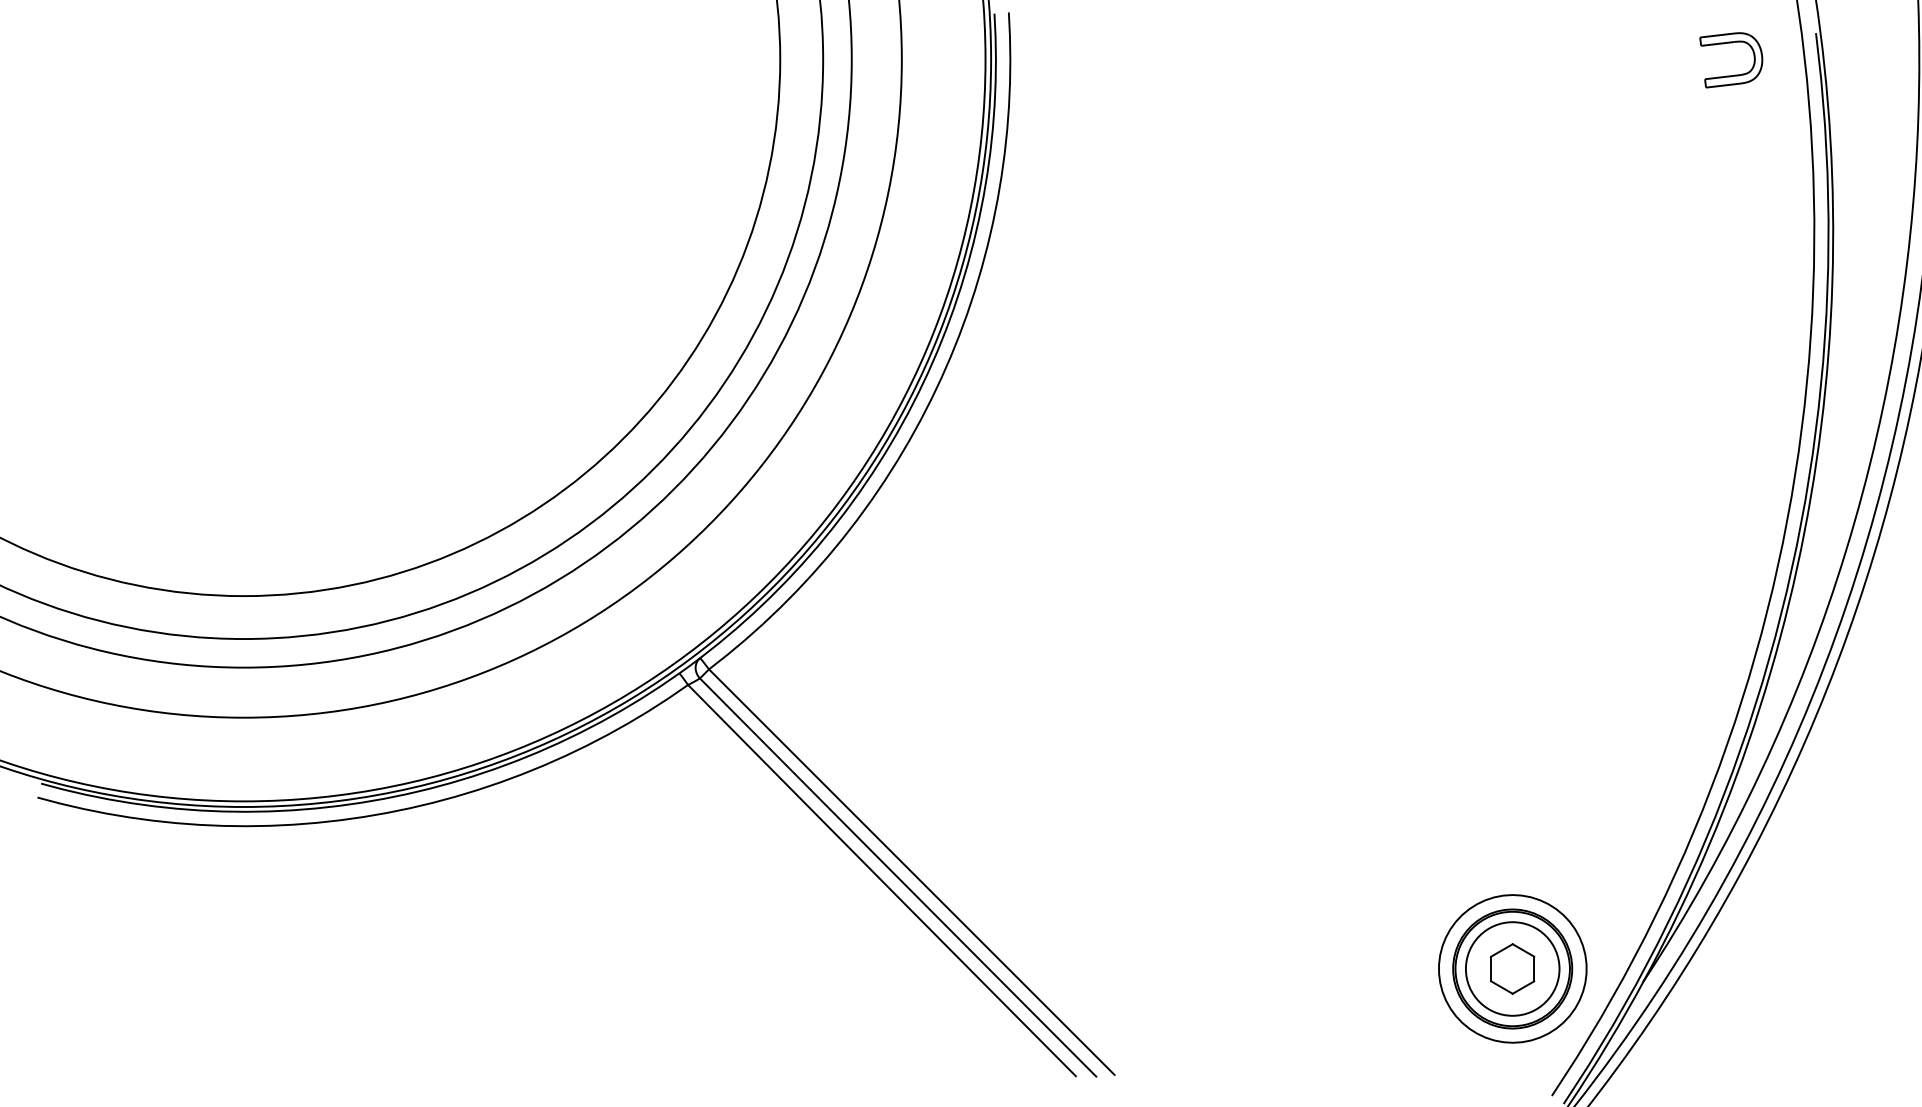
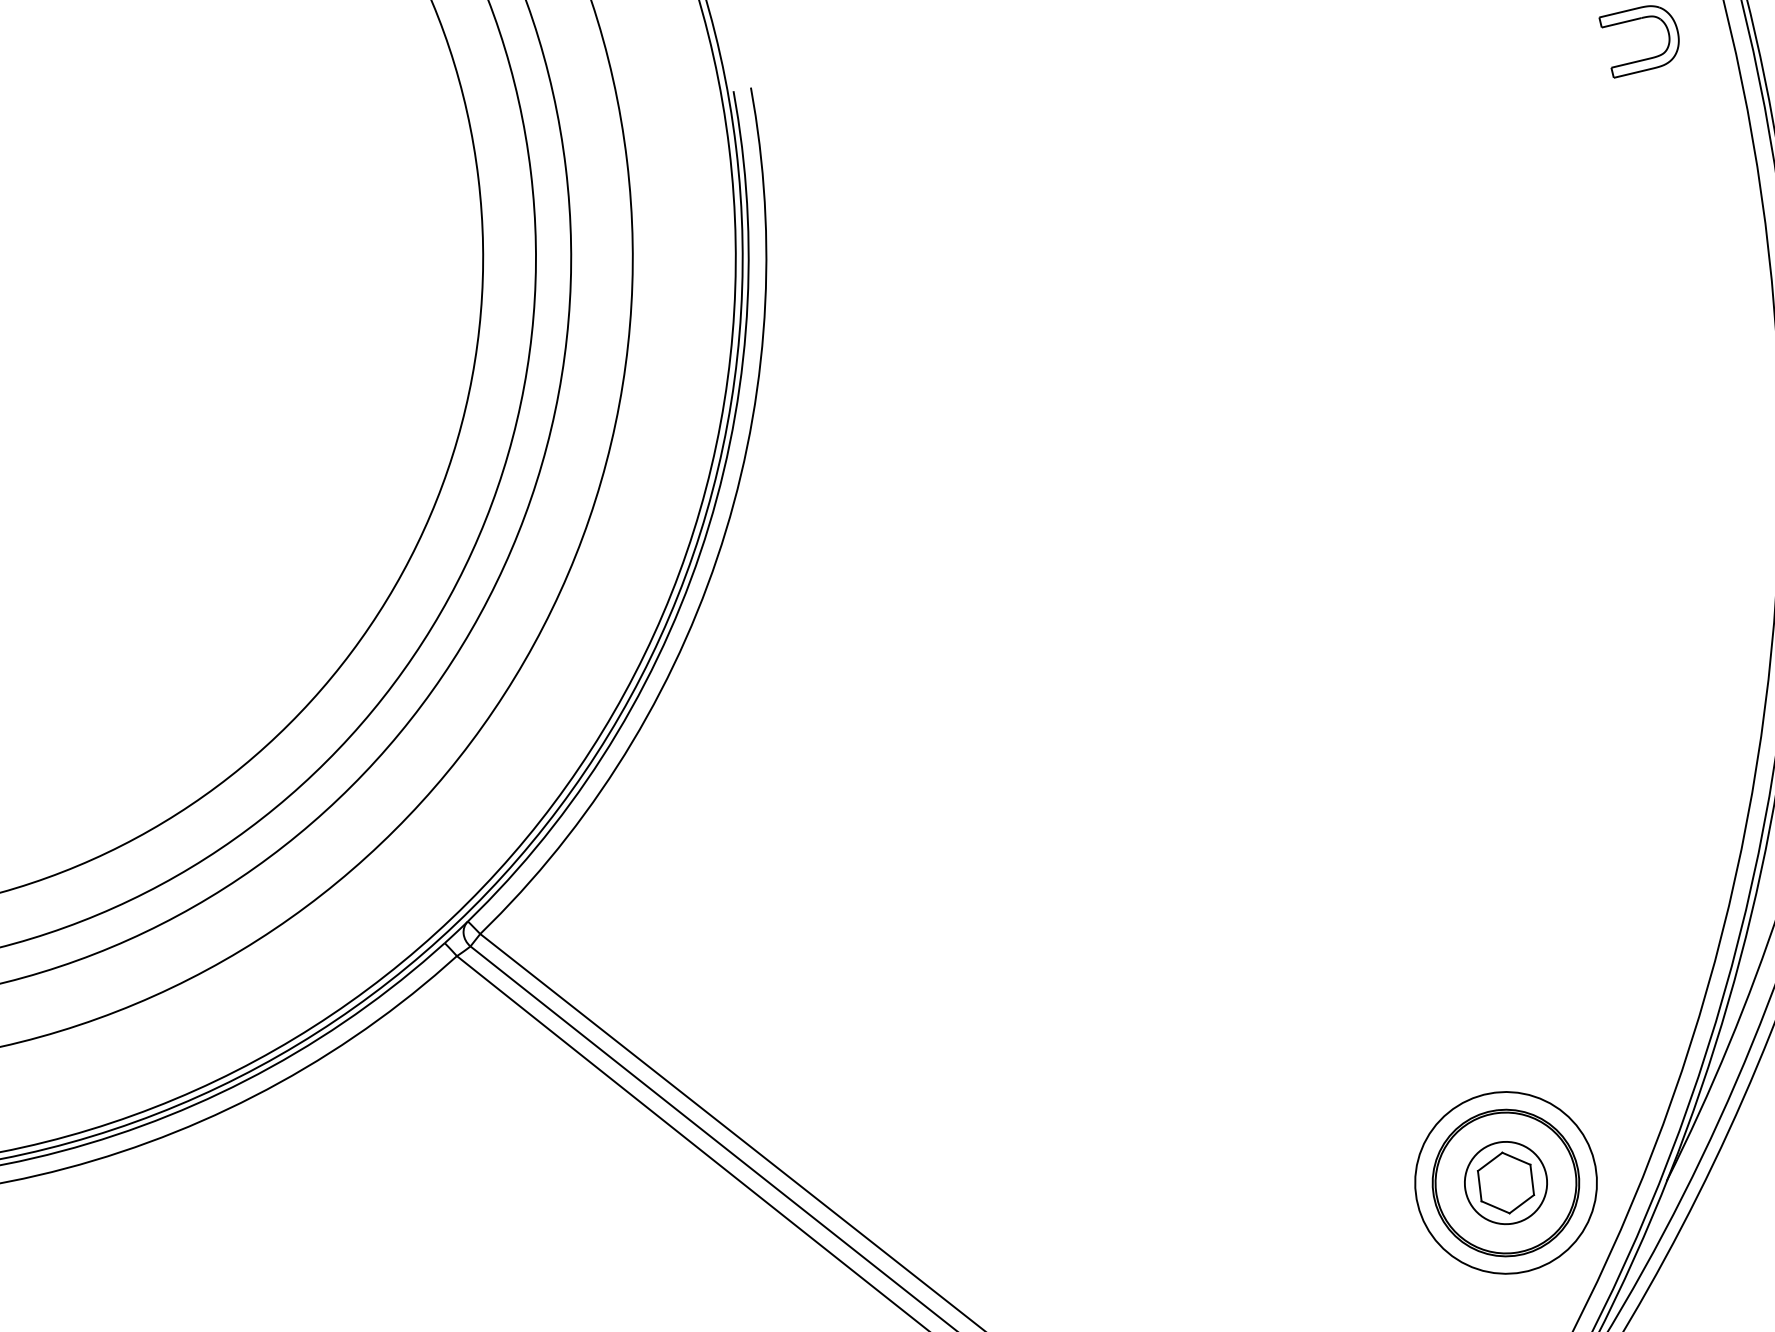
circle: (1512, 968) -> (1505, 1182), size x0.71

